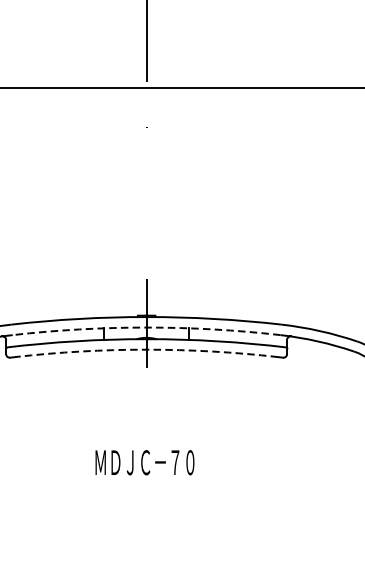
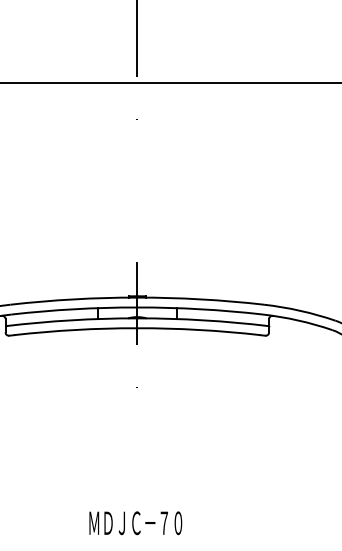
arc: (146, 327) -> (137, 307), dashed -> solid
arc: (146, 349) -> (137, 328), dashed -> solid
text: (144, 462) -> (135, 523), moved

